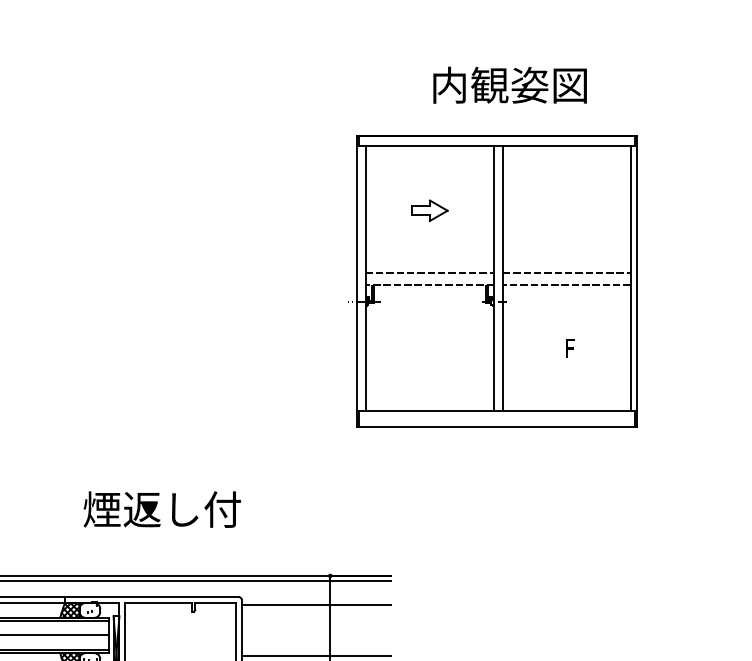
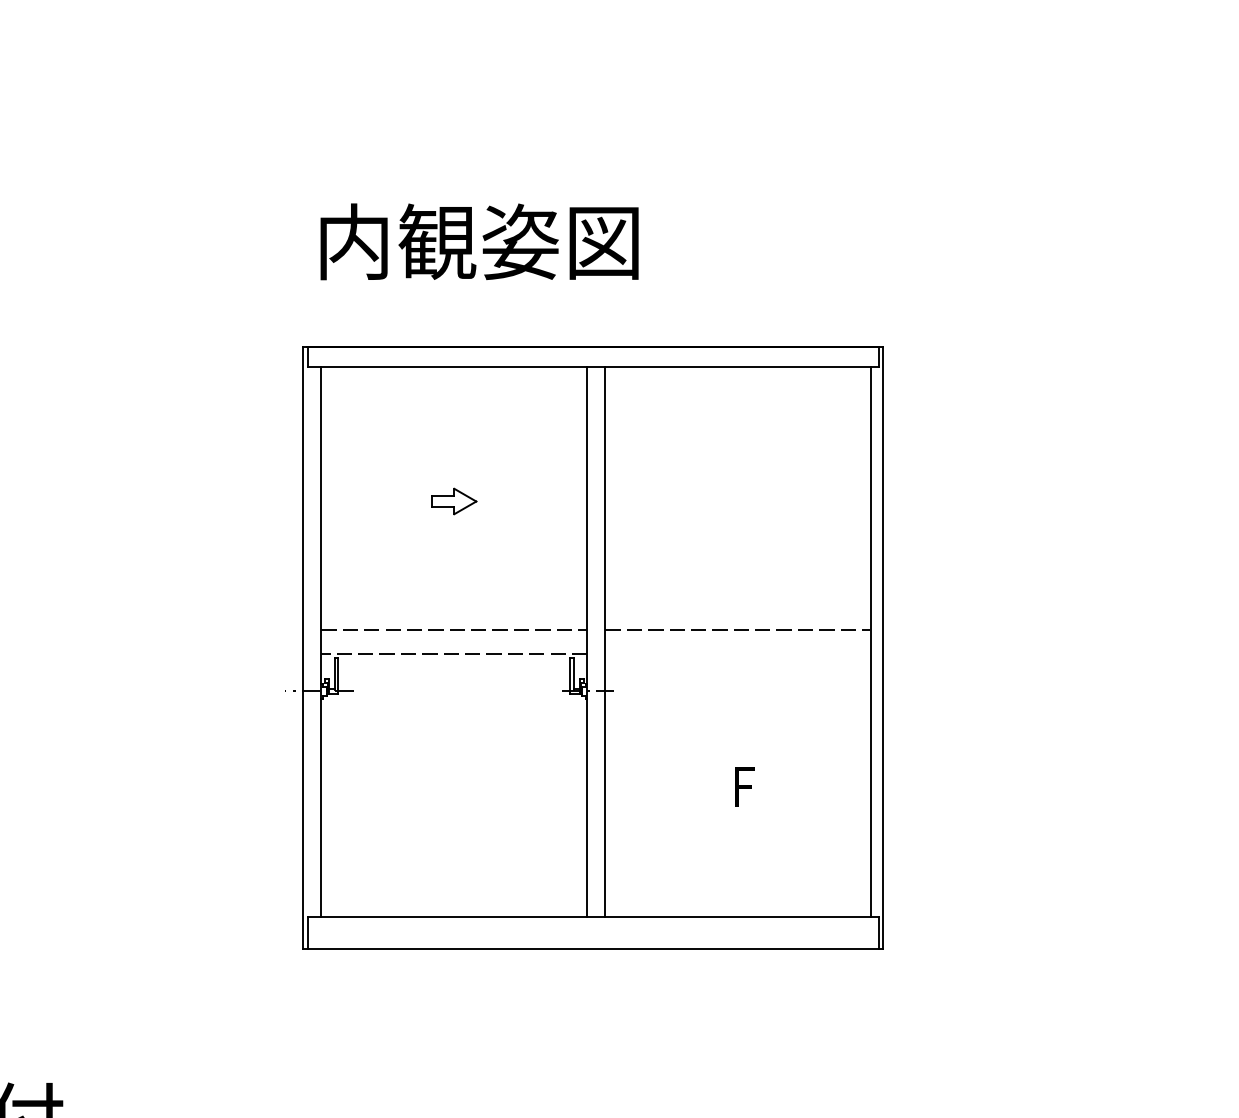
text: (509, 84) -> (478, 240), moved
part: (429, 210) -> (453, 501), size x0.6
line: (566, 284) -> (737, 654), removed

